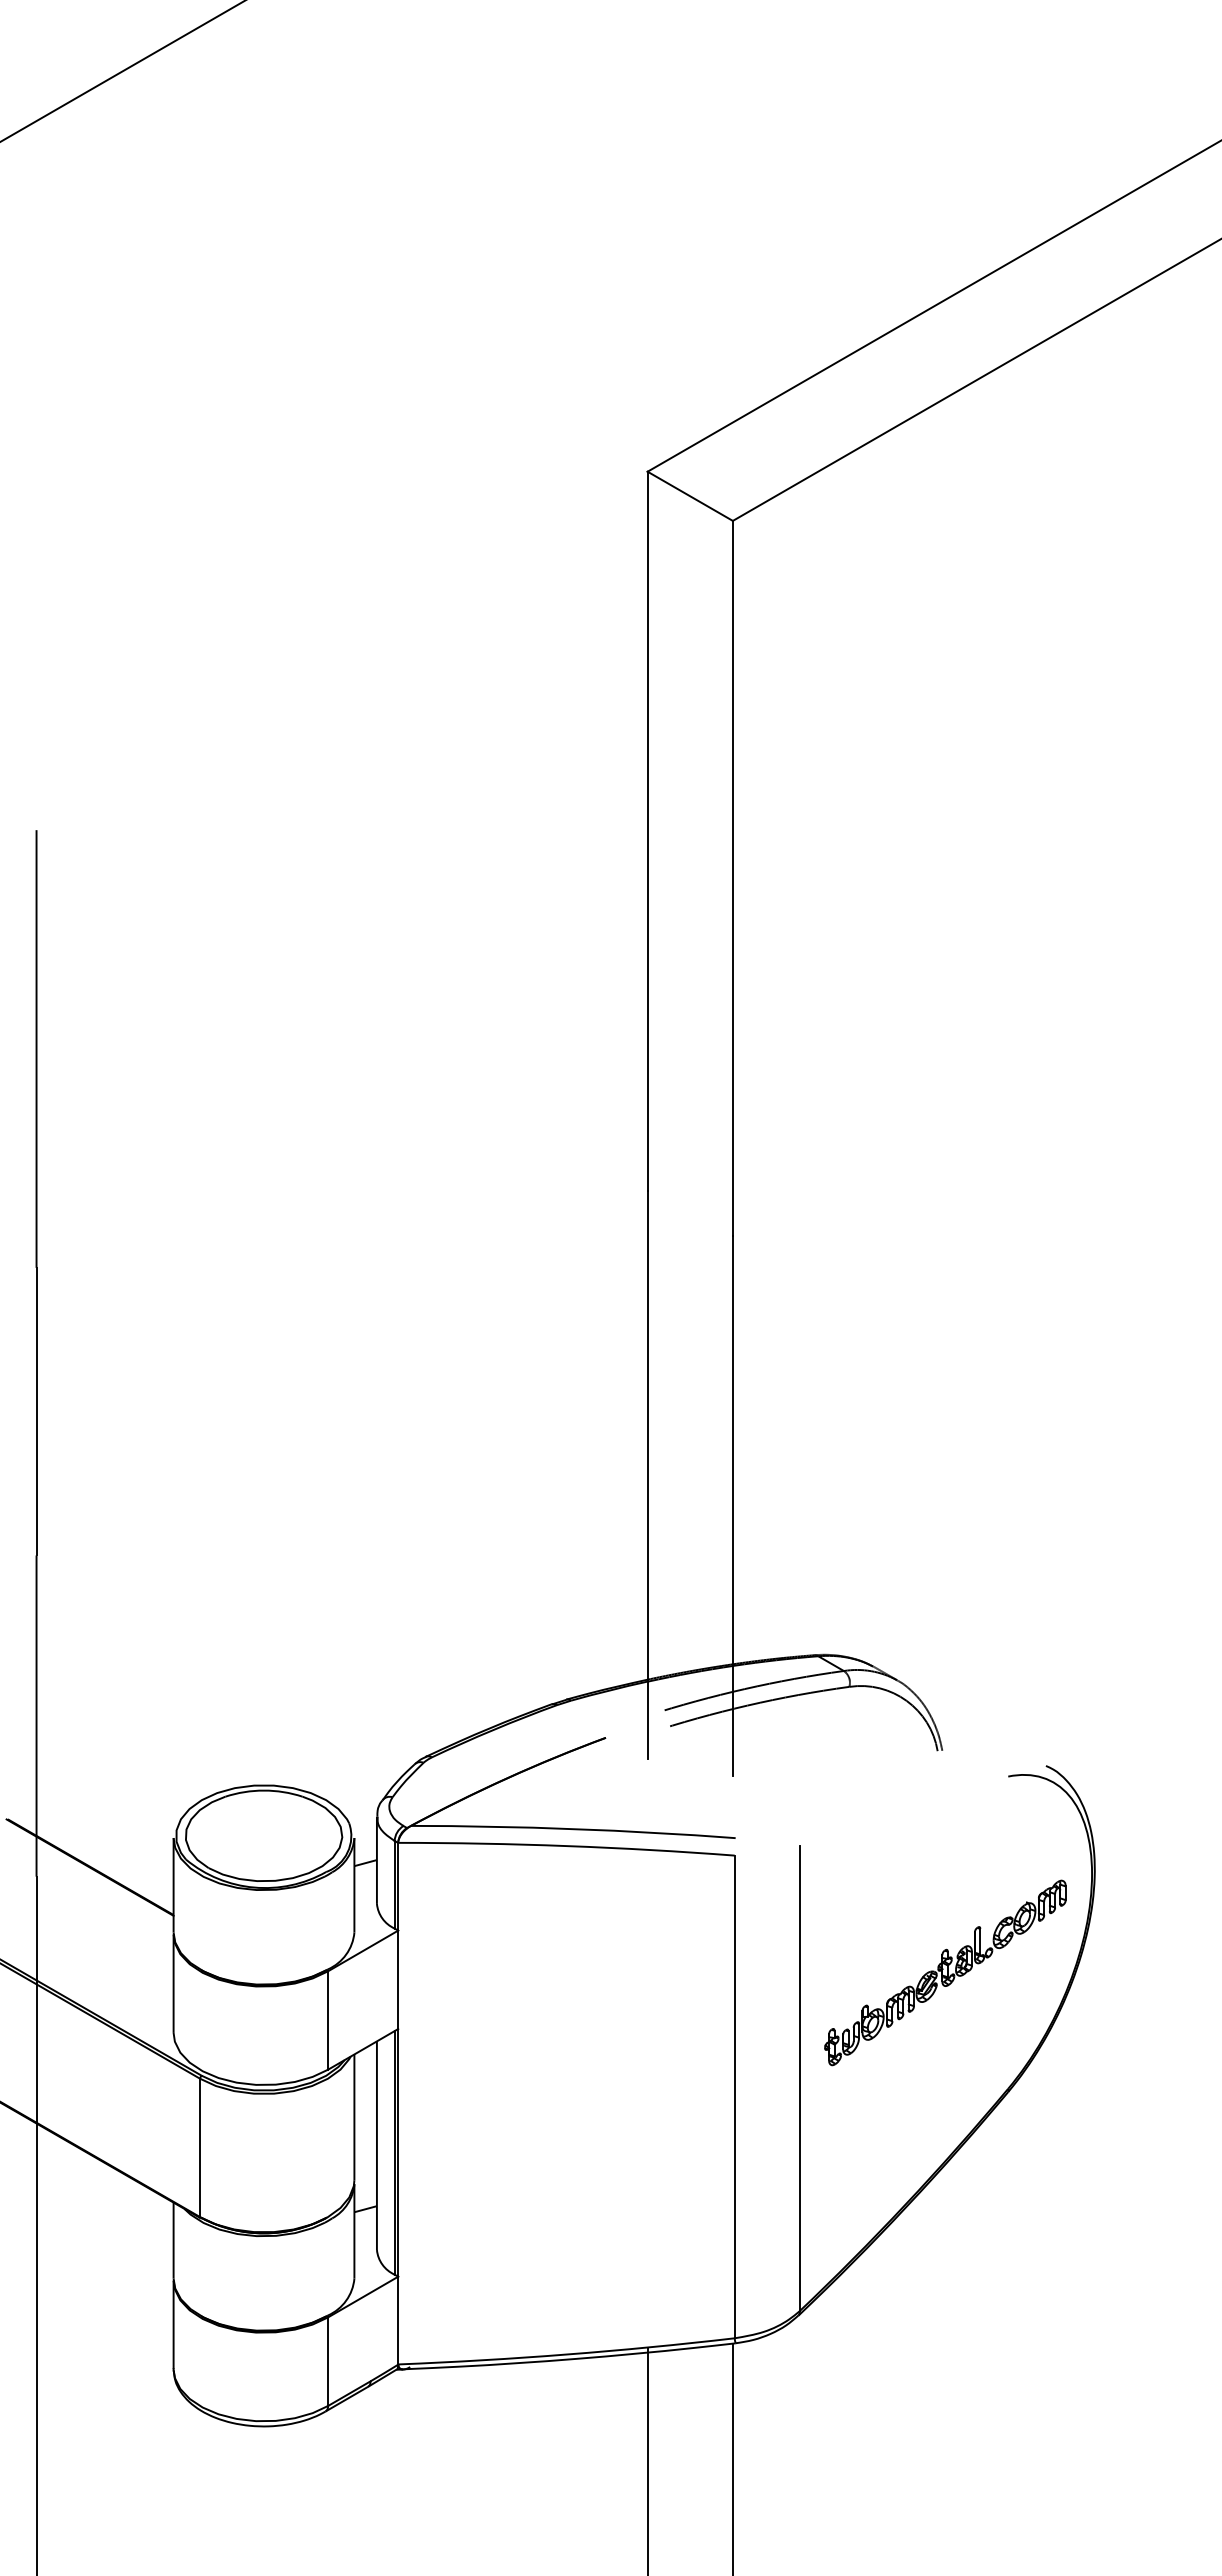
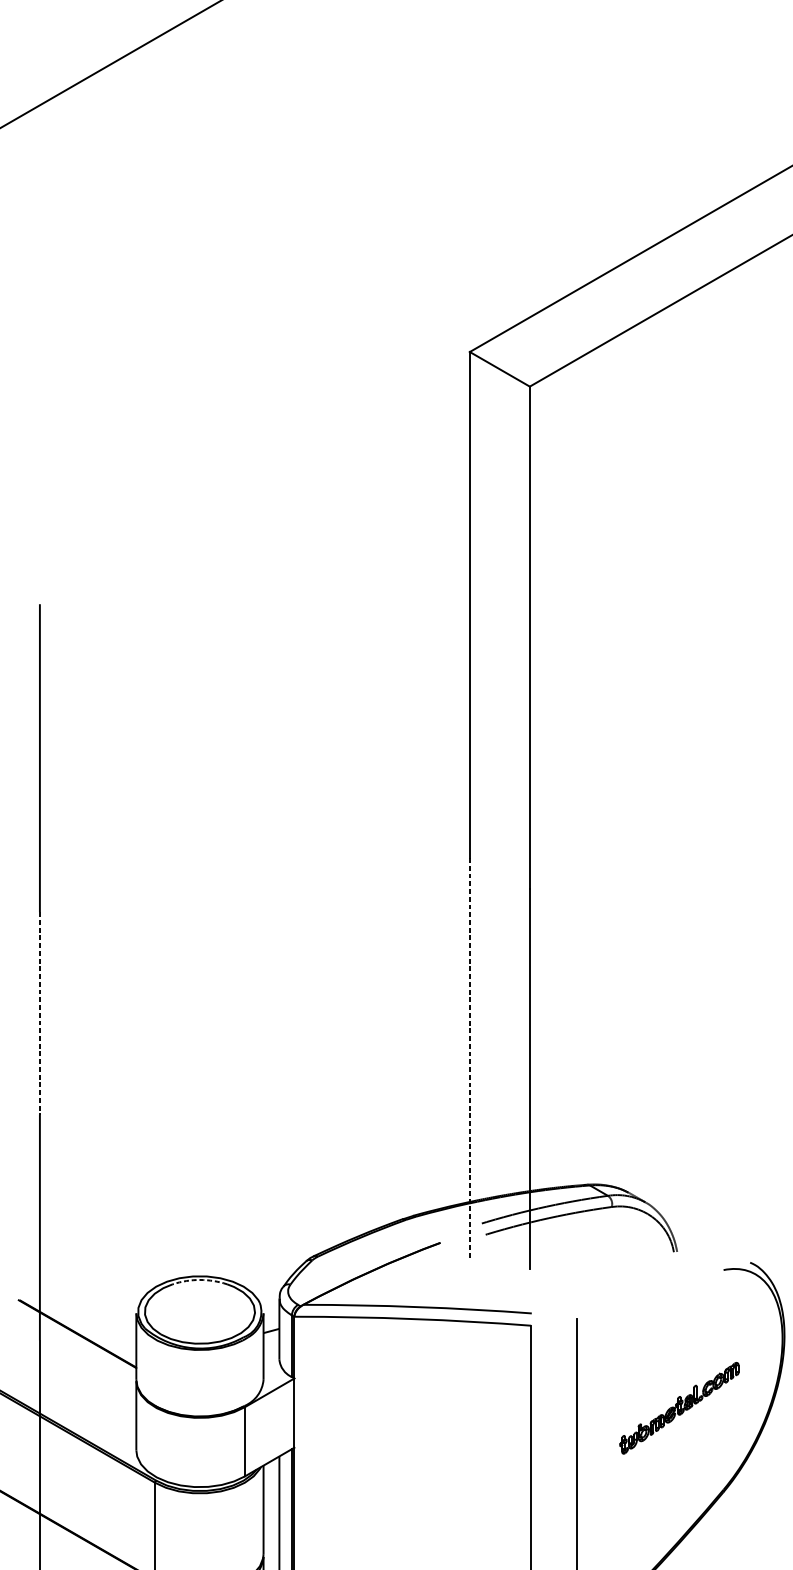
line: (36, 1411) -> (39, 1013), solid -> dashed
line: (647, 1475) -> (469, 1058), solid -> dashed
arc: (264, 1790) -> (200, 1279), solid -> dashed
part: (945, 1972) -> (679, 1407), size x0.7

